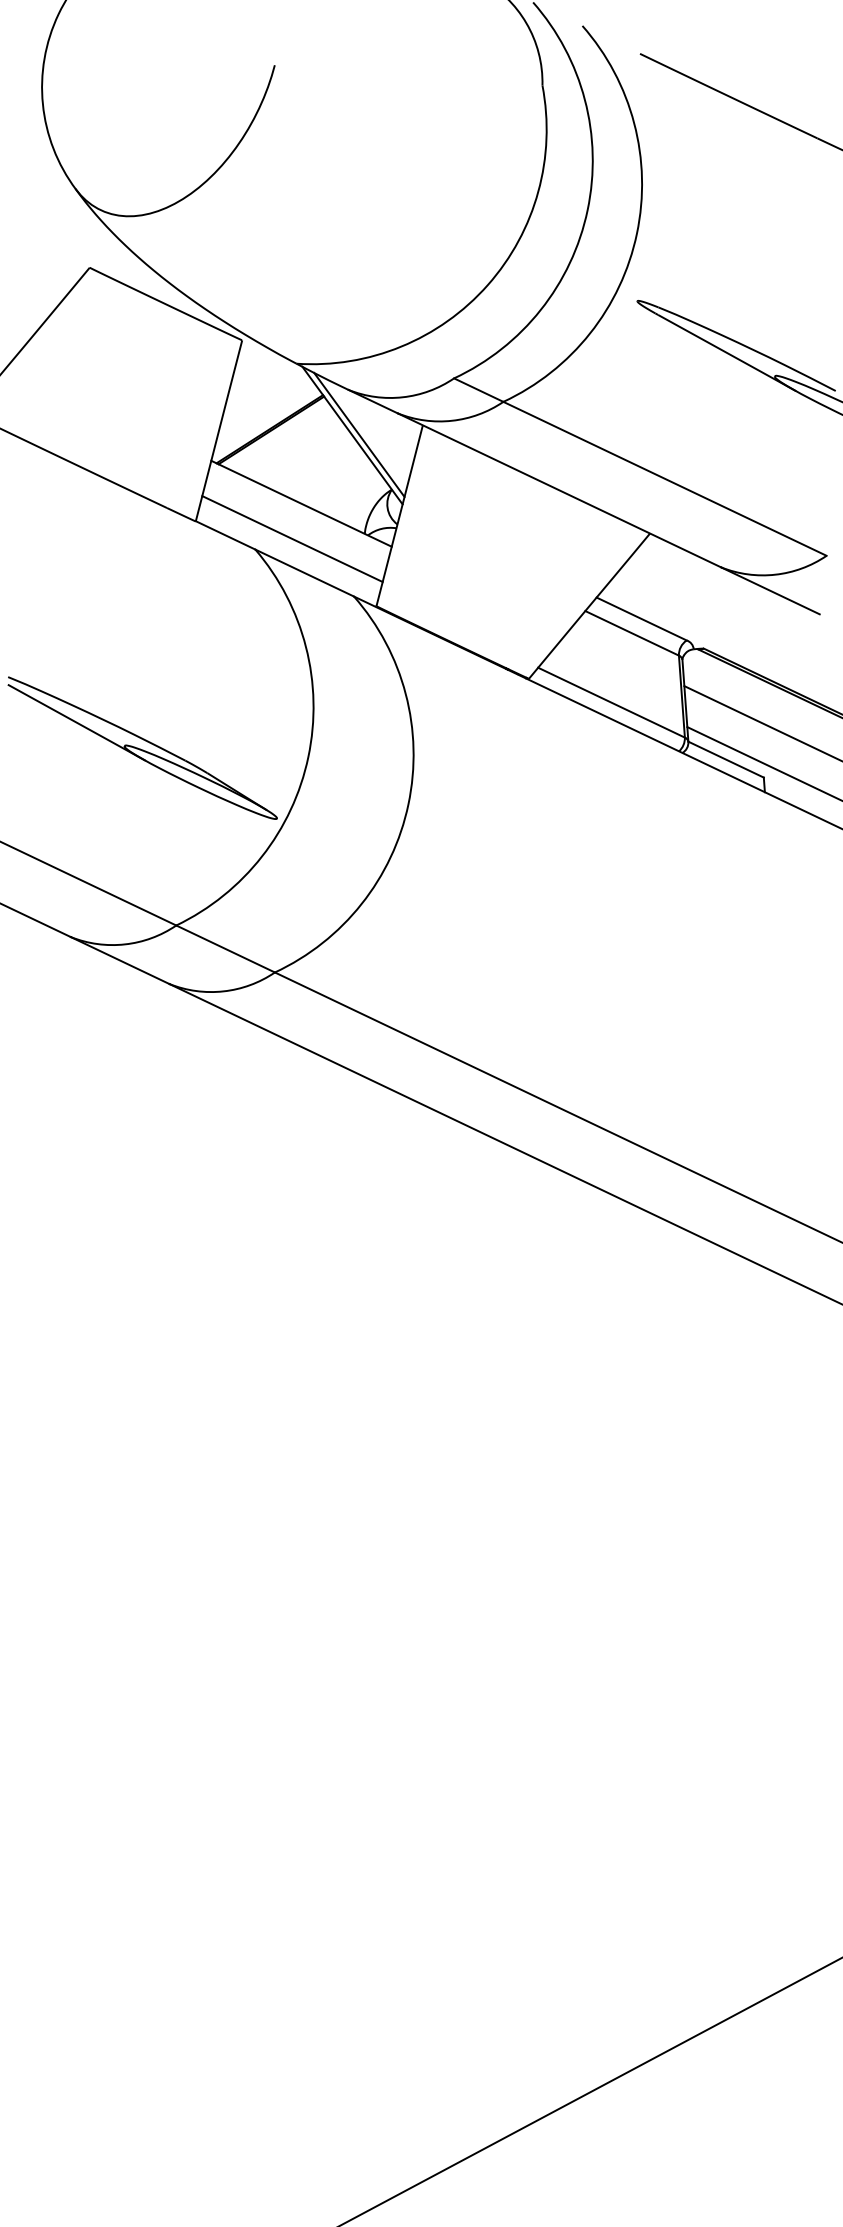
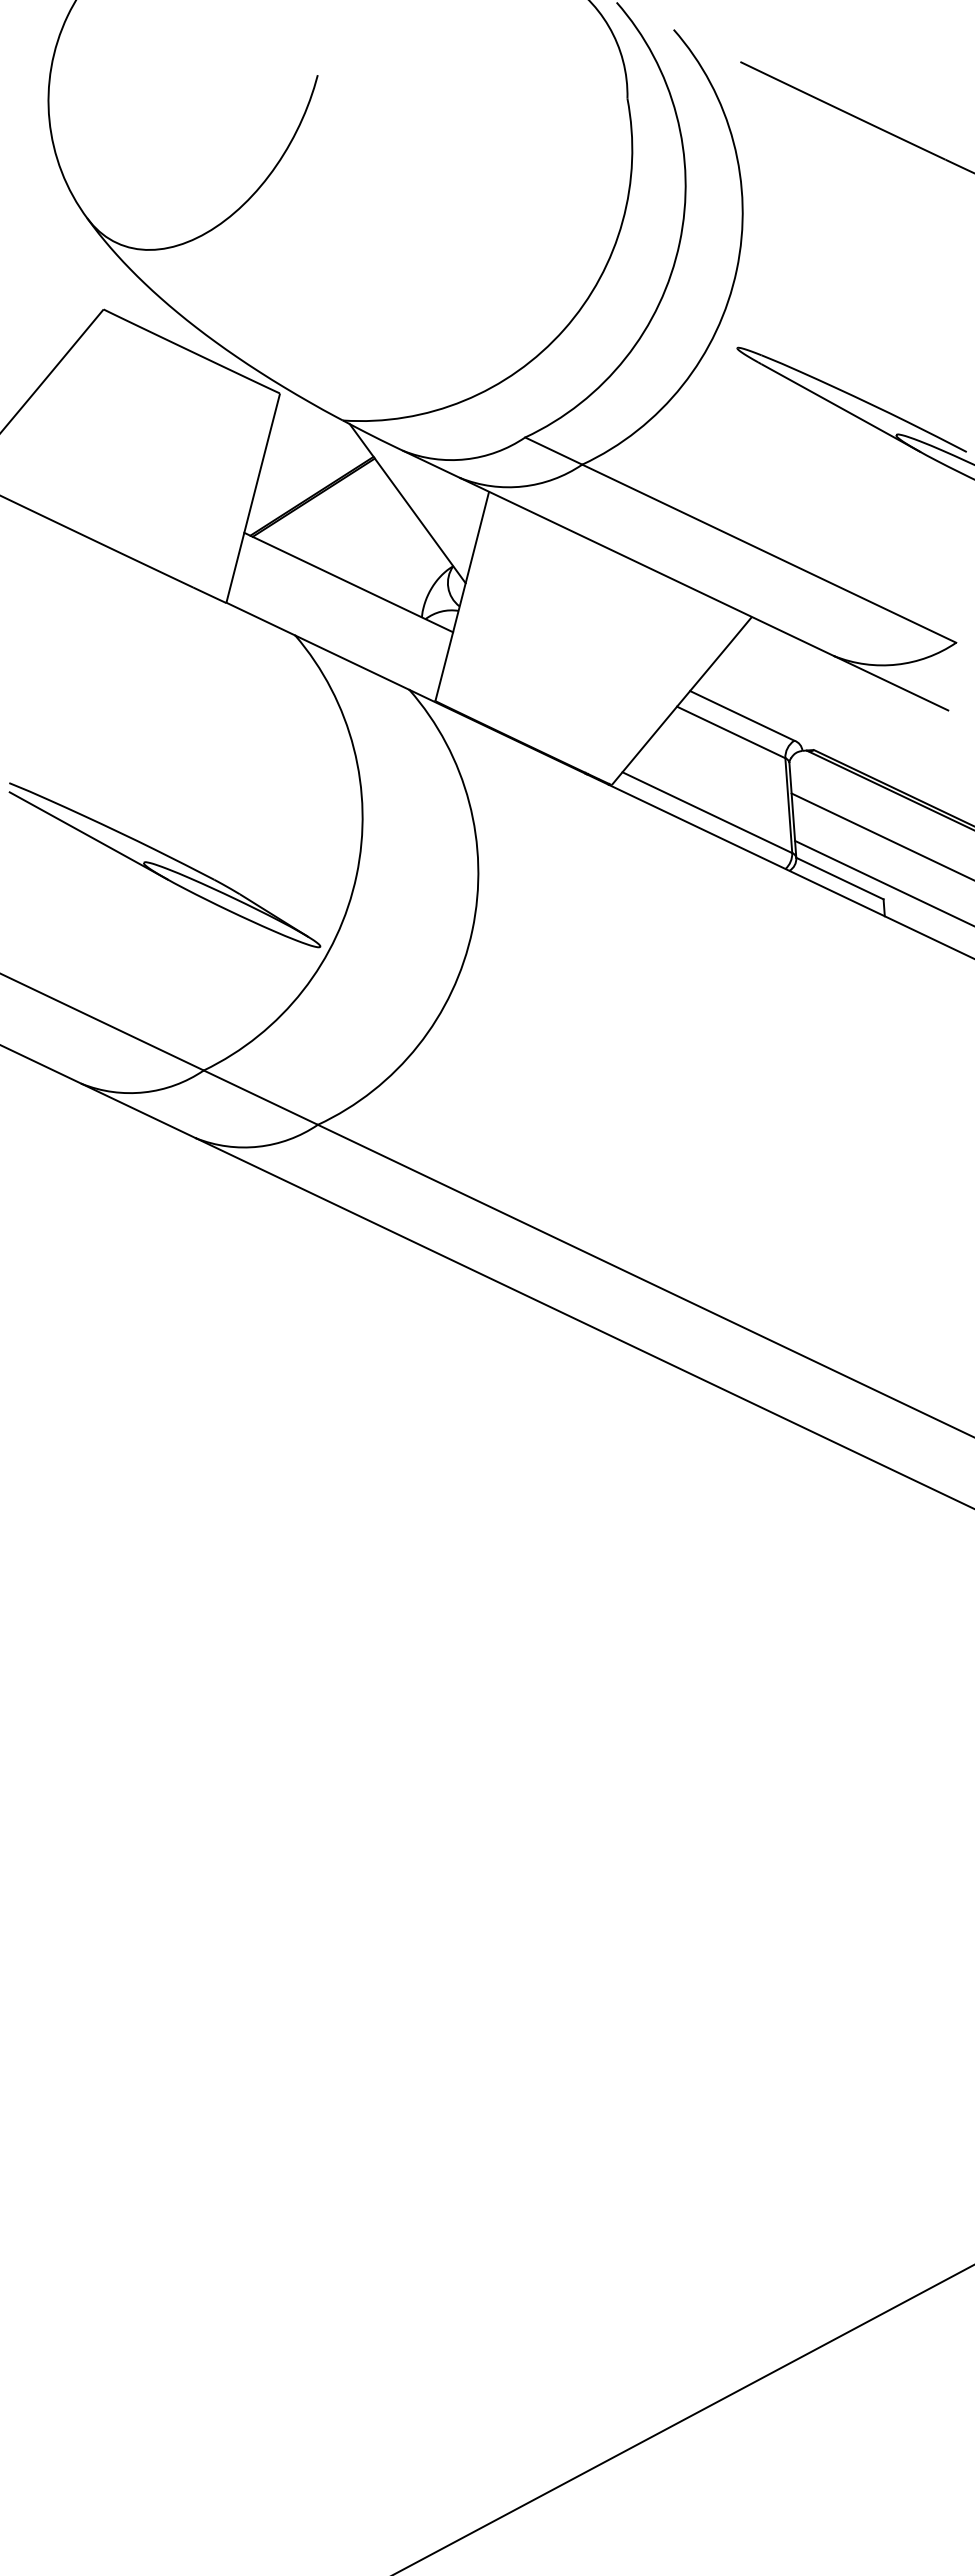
line: (359, 434) -> (415, 502), removed
line: (291, 539) -> (337, 623), removed

